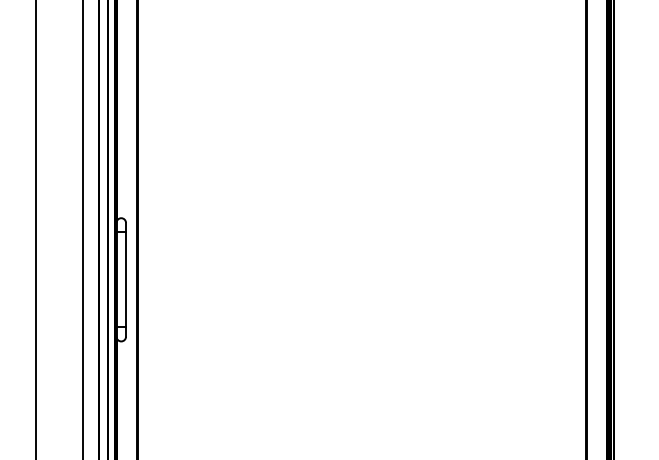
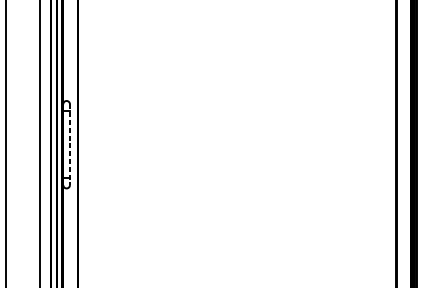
line: (126, 279) -> (70, 144), solid -> dashed

